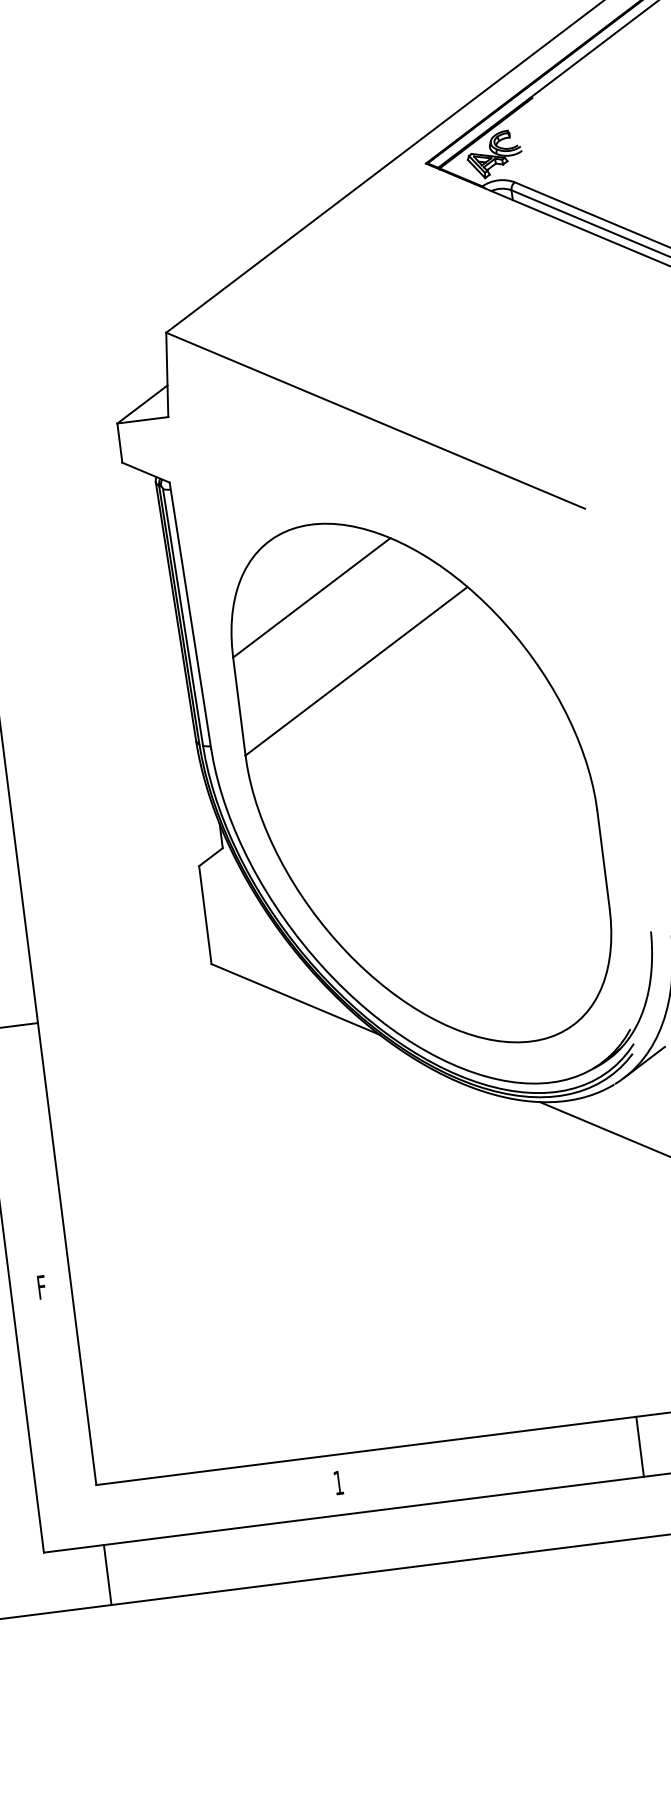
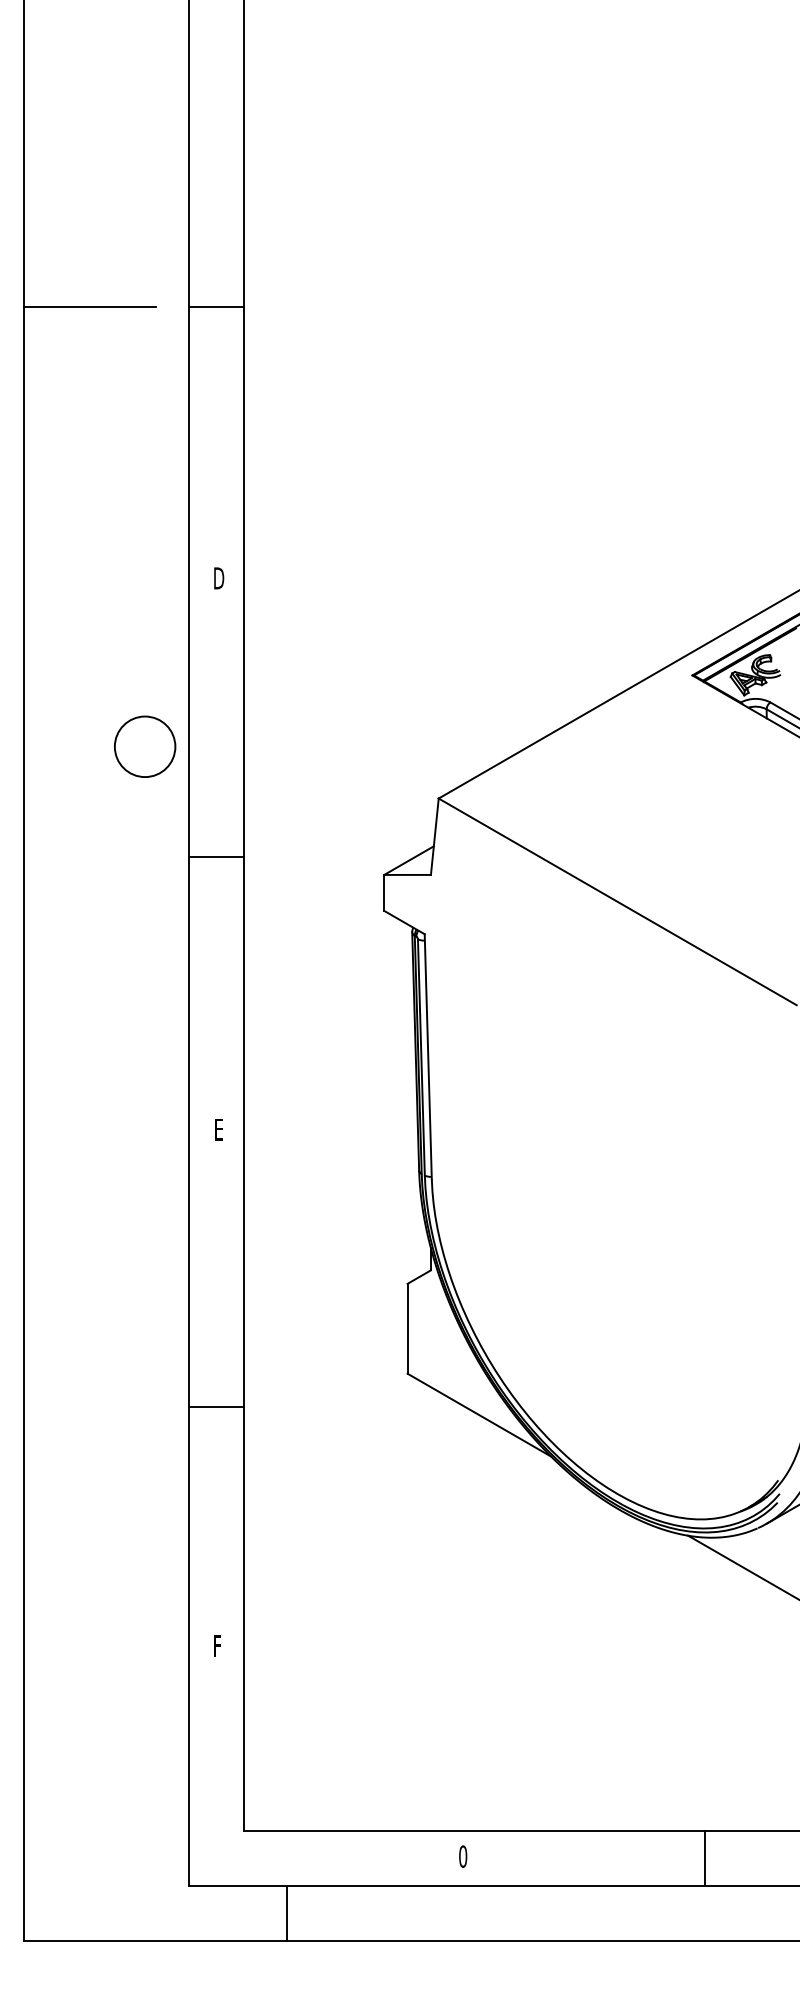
part: (421, 782) -> (617, 1233), removed
line: (640, 1445) -> (705, 1857), moved
text: (338, 1482) -> (463, 1856), 1 -> 0
line: (107, 1573) -> (287, 1912), moved

